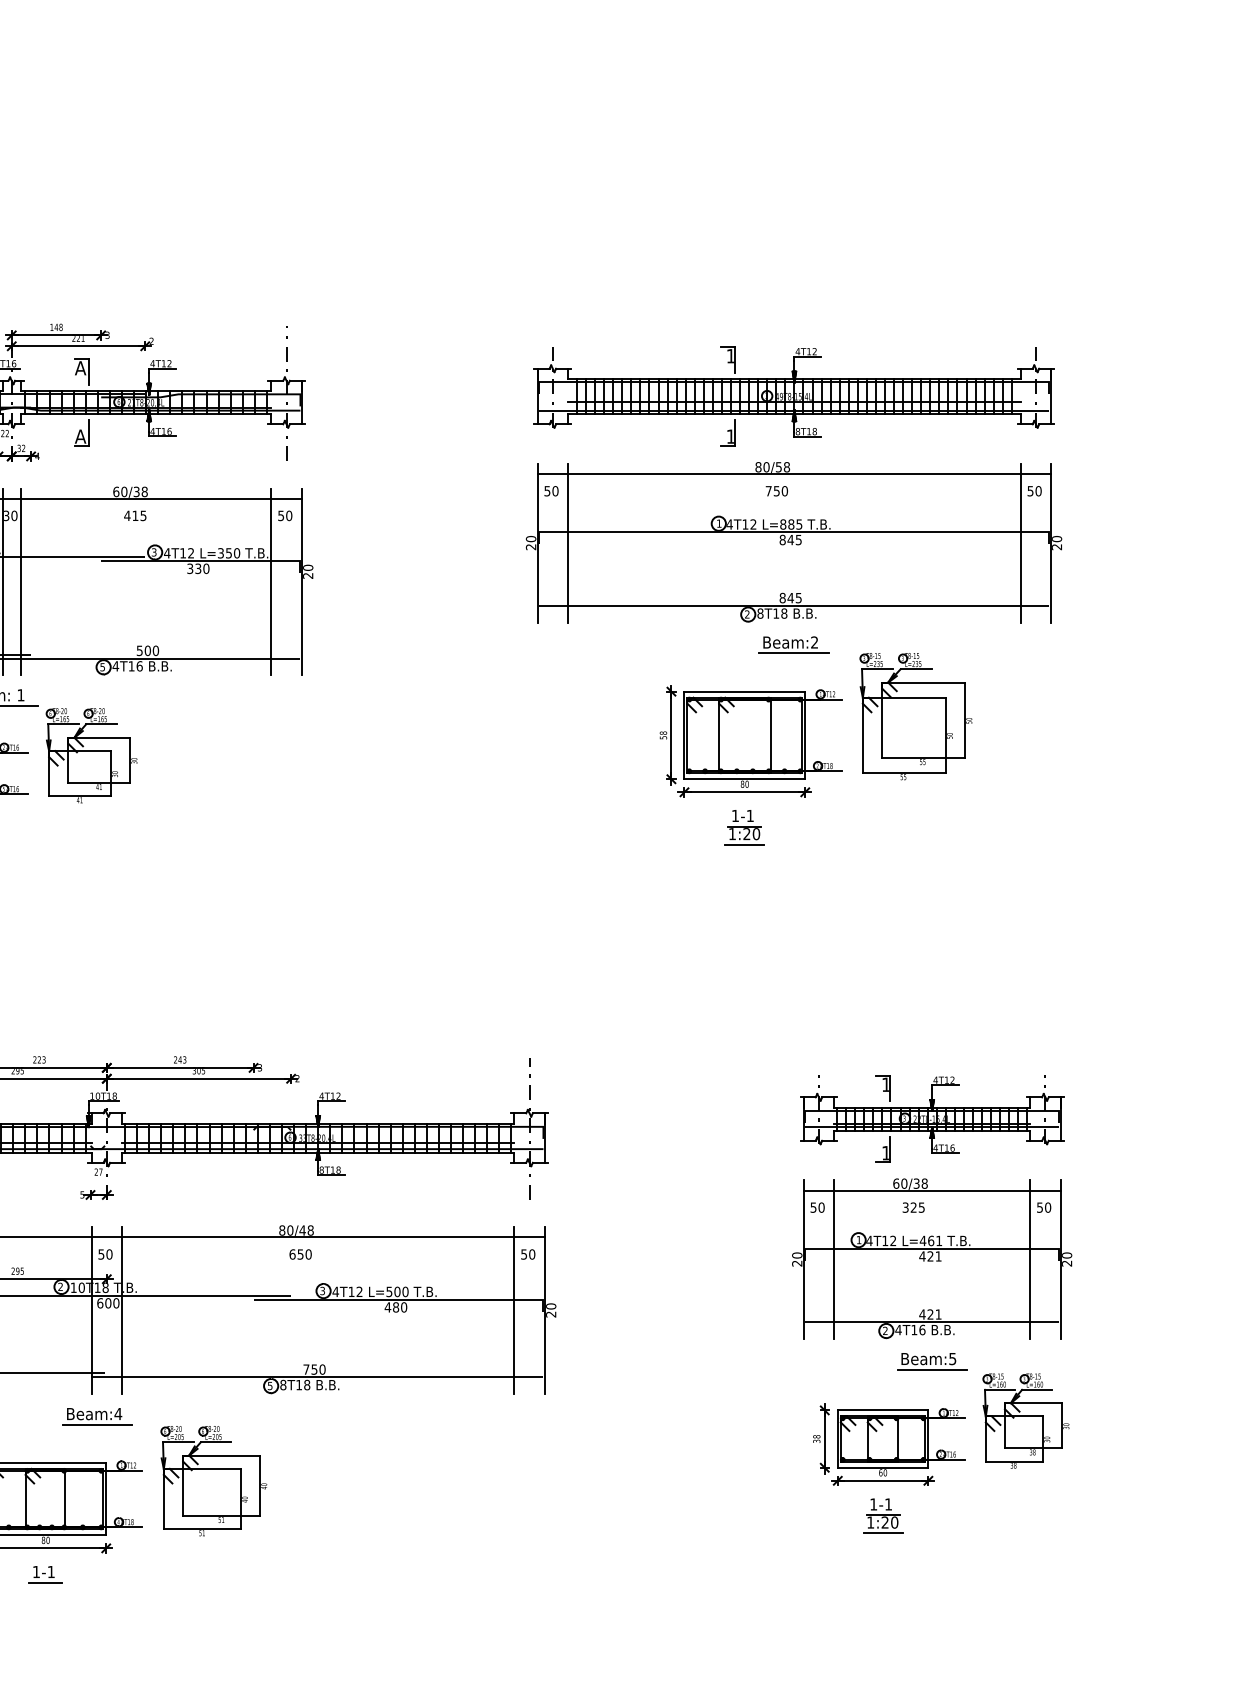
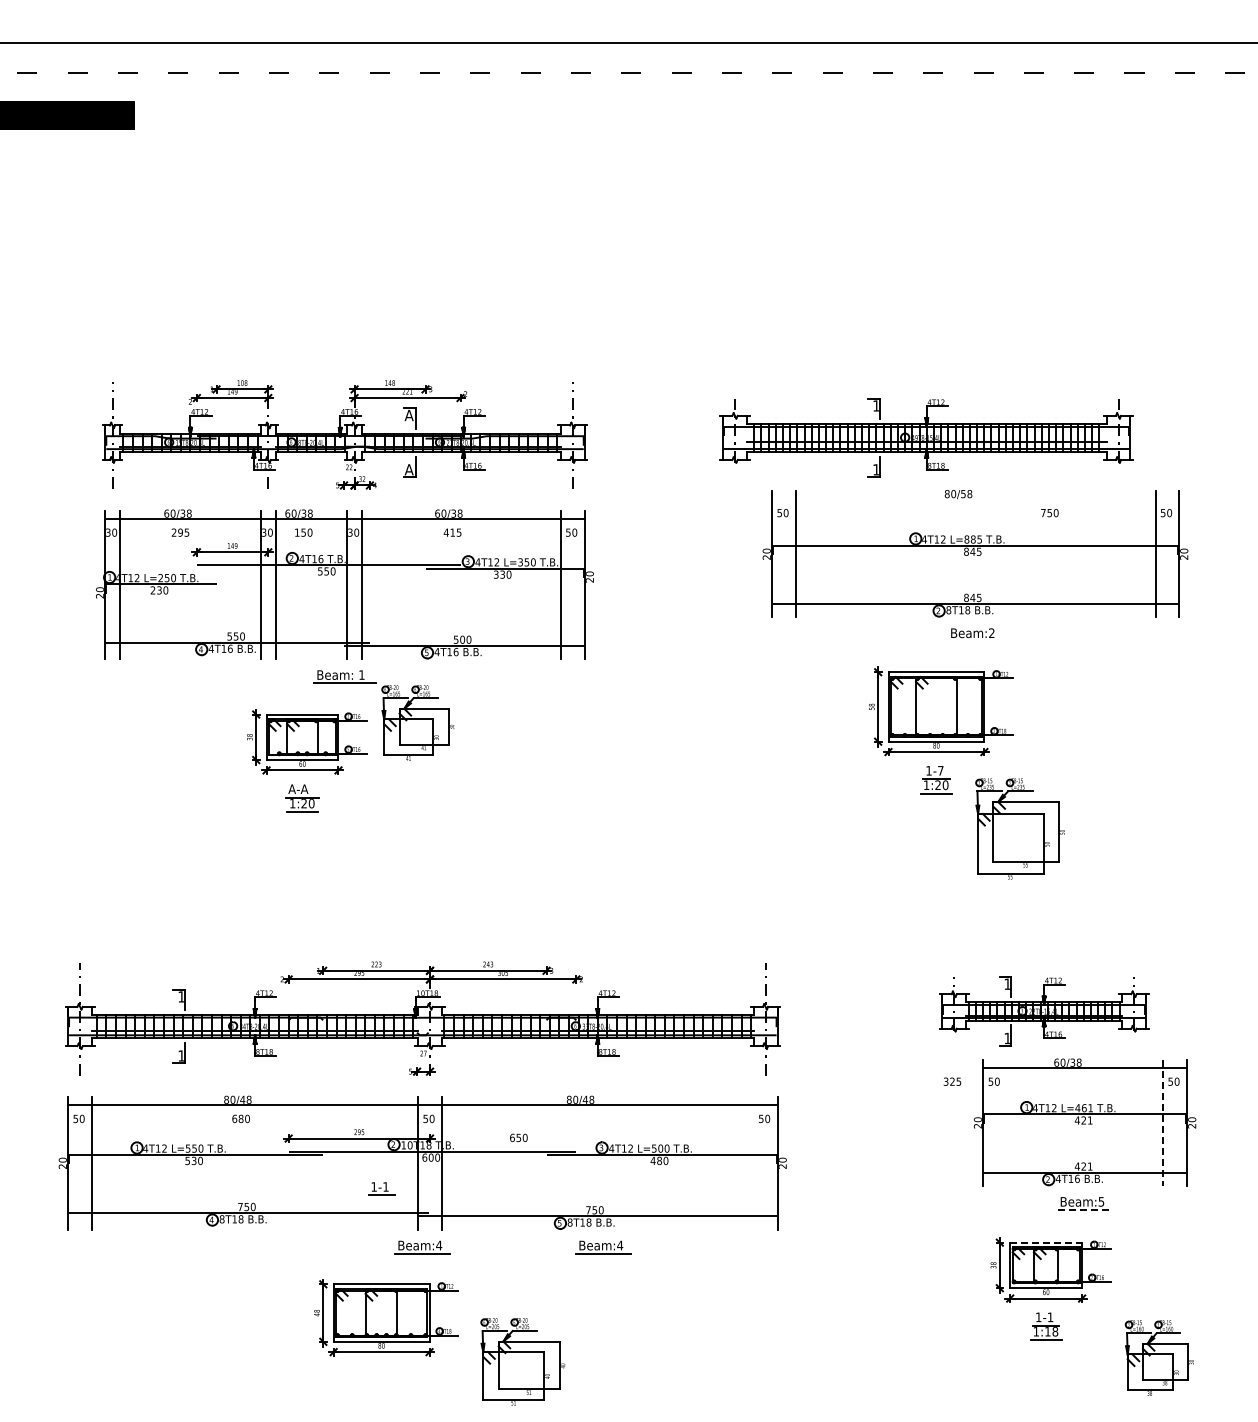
part: (794, 395) -> (926, 437), moved
line: (794, 474) -> (975, 499), removed
text: (776, 491) -> (1049, 513), moved
line: (794, 652) -> (975, 641), removed
part: (915, 715) -> (1019, 828), moved
text: (749, 815) -> (940, 770), 1-1 -> 1-7
part: (932, 1119) -> (1044, 1011), moved
text: (913, 1207) -> (952, 1081), moved
text: (300, 1253) -> (518, 1137), moved
line: (834, 1259) -> (1007, 1122), removed
line: (1030, 1260) -> (1163, 1123), solid -> dashed
line: (514, 1310) -> (753, 1163), removed
line: (932, 1369) -> (1085, 1210), solid -> dashed
line: (883, 1410) -> (1046, 1242), solid -> dashed
part: (325, 1416) -> (603, 1247), added
part: (1024, 1420) -> (1158, 1357), moved
part: (213, 1480) -> (522, 1361), moved
text: (889, 1522) -> (1051, 1331), 1:20 -> 1:18
part: (45, 1573) -> (381, 1188), moved

